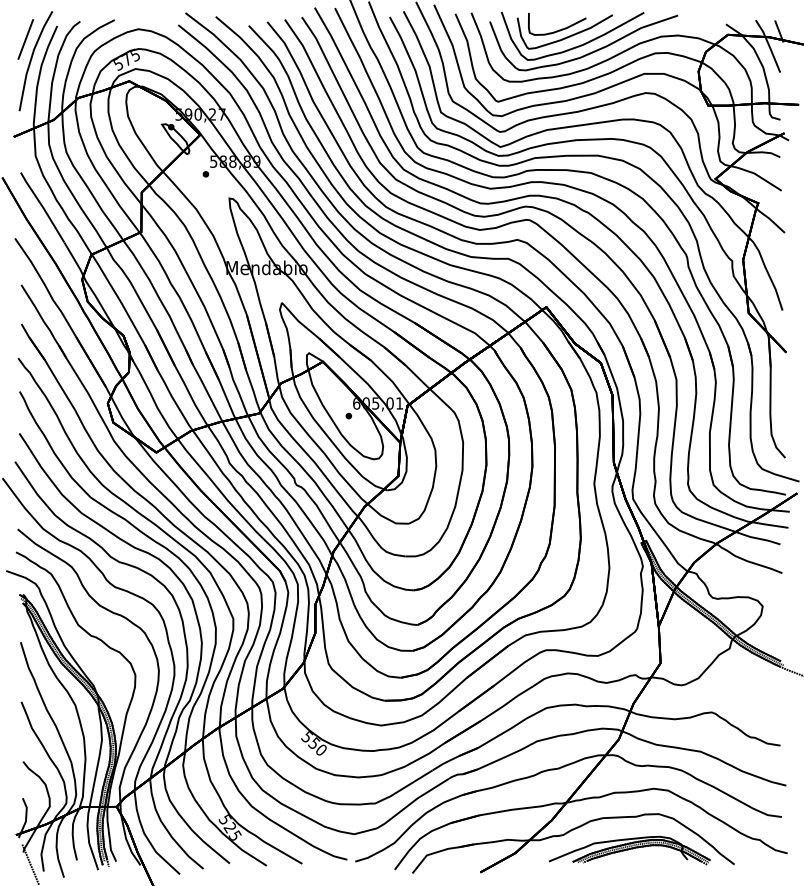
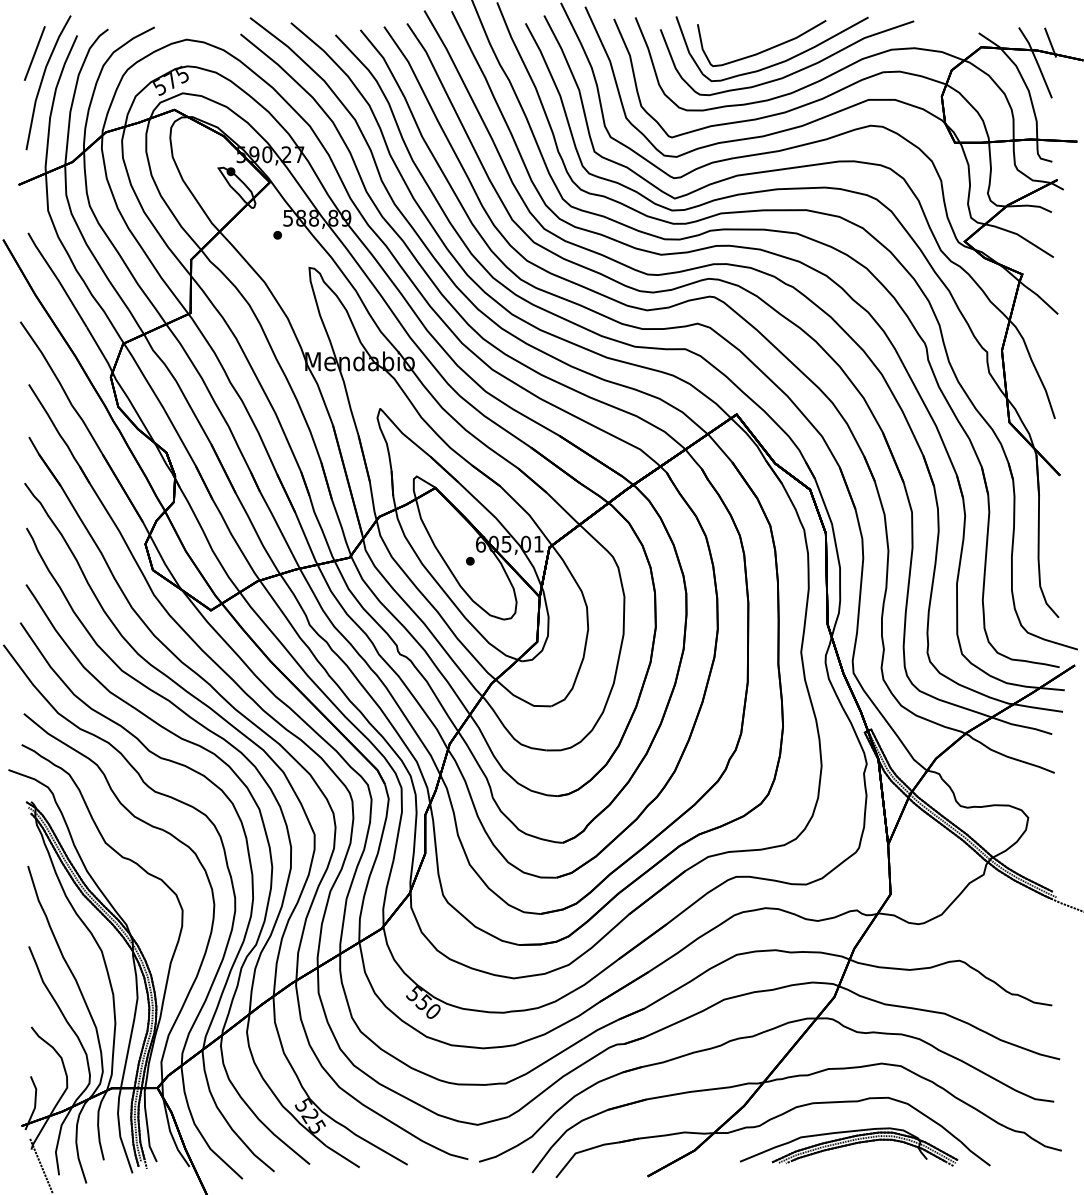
part: (558, 29) -> (753, 40), removed

